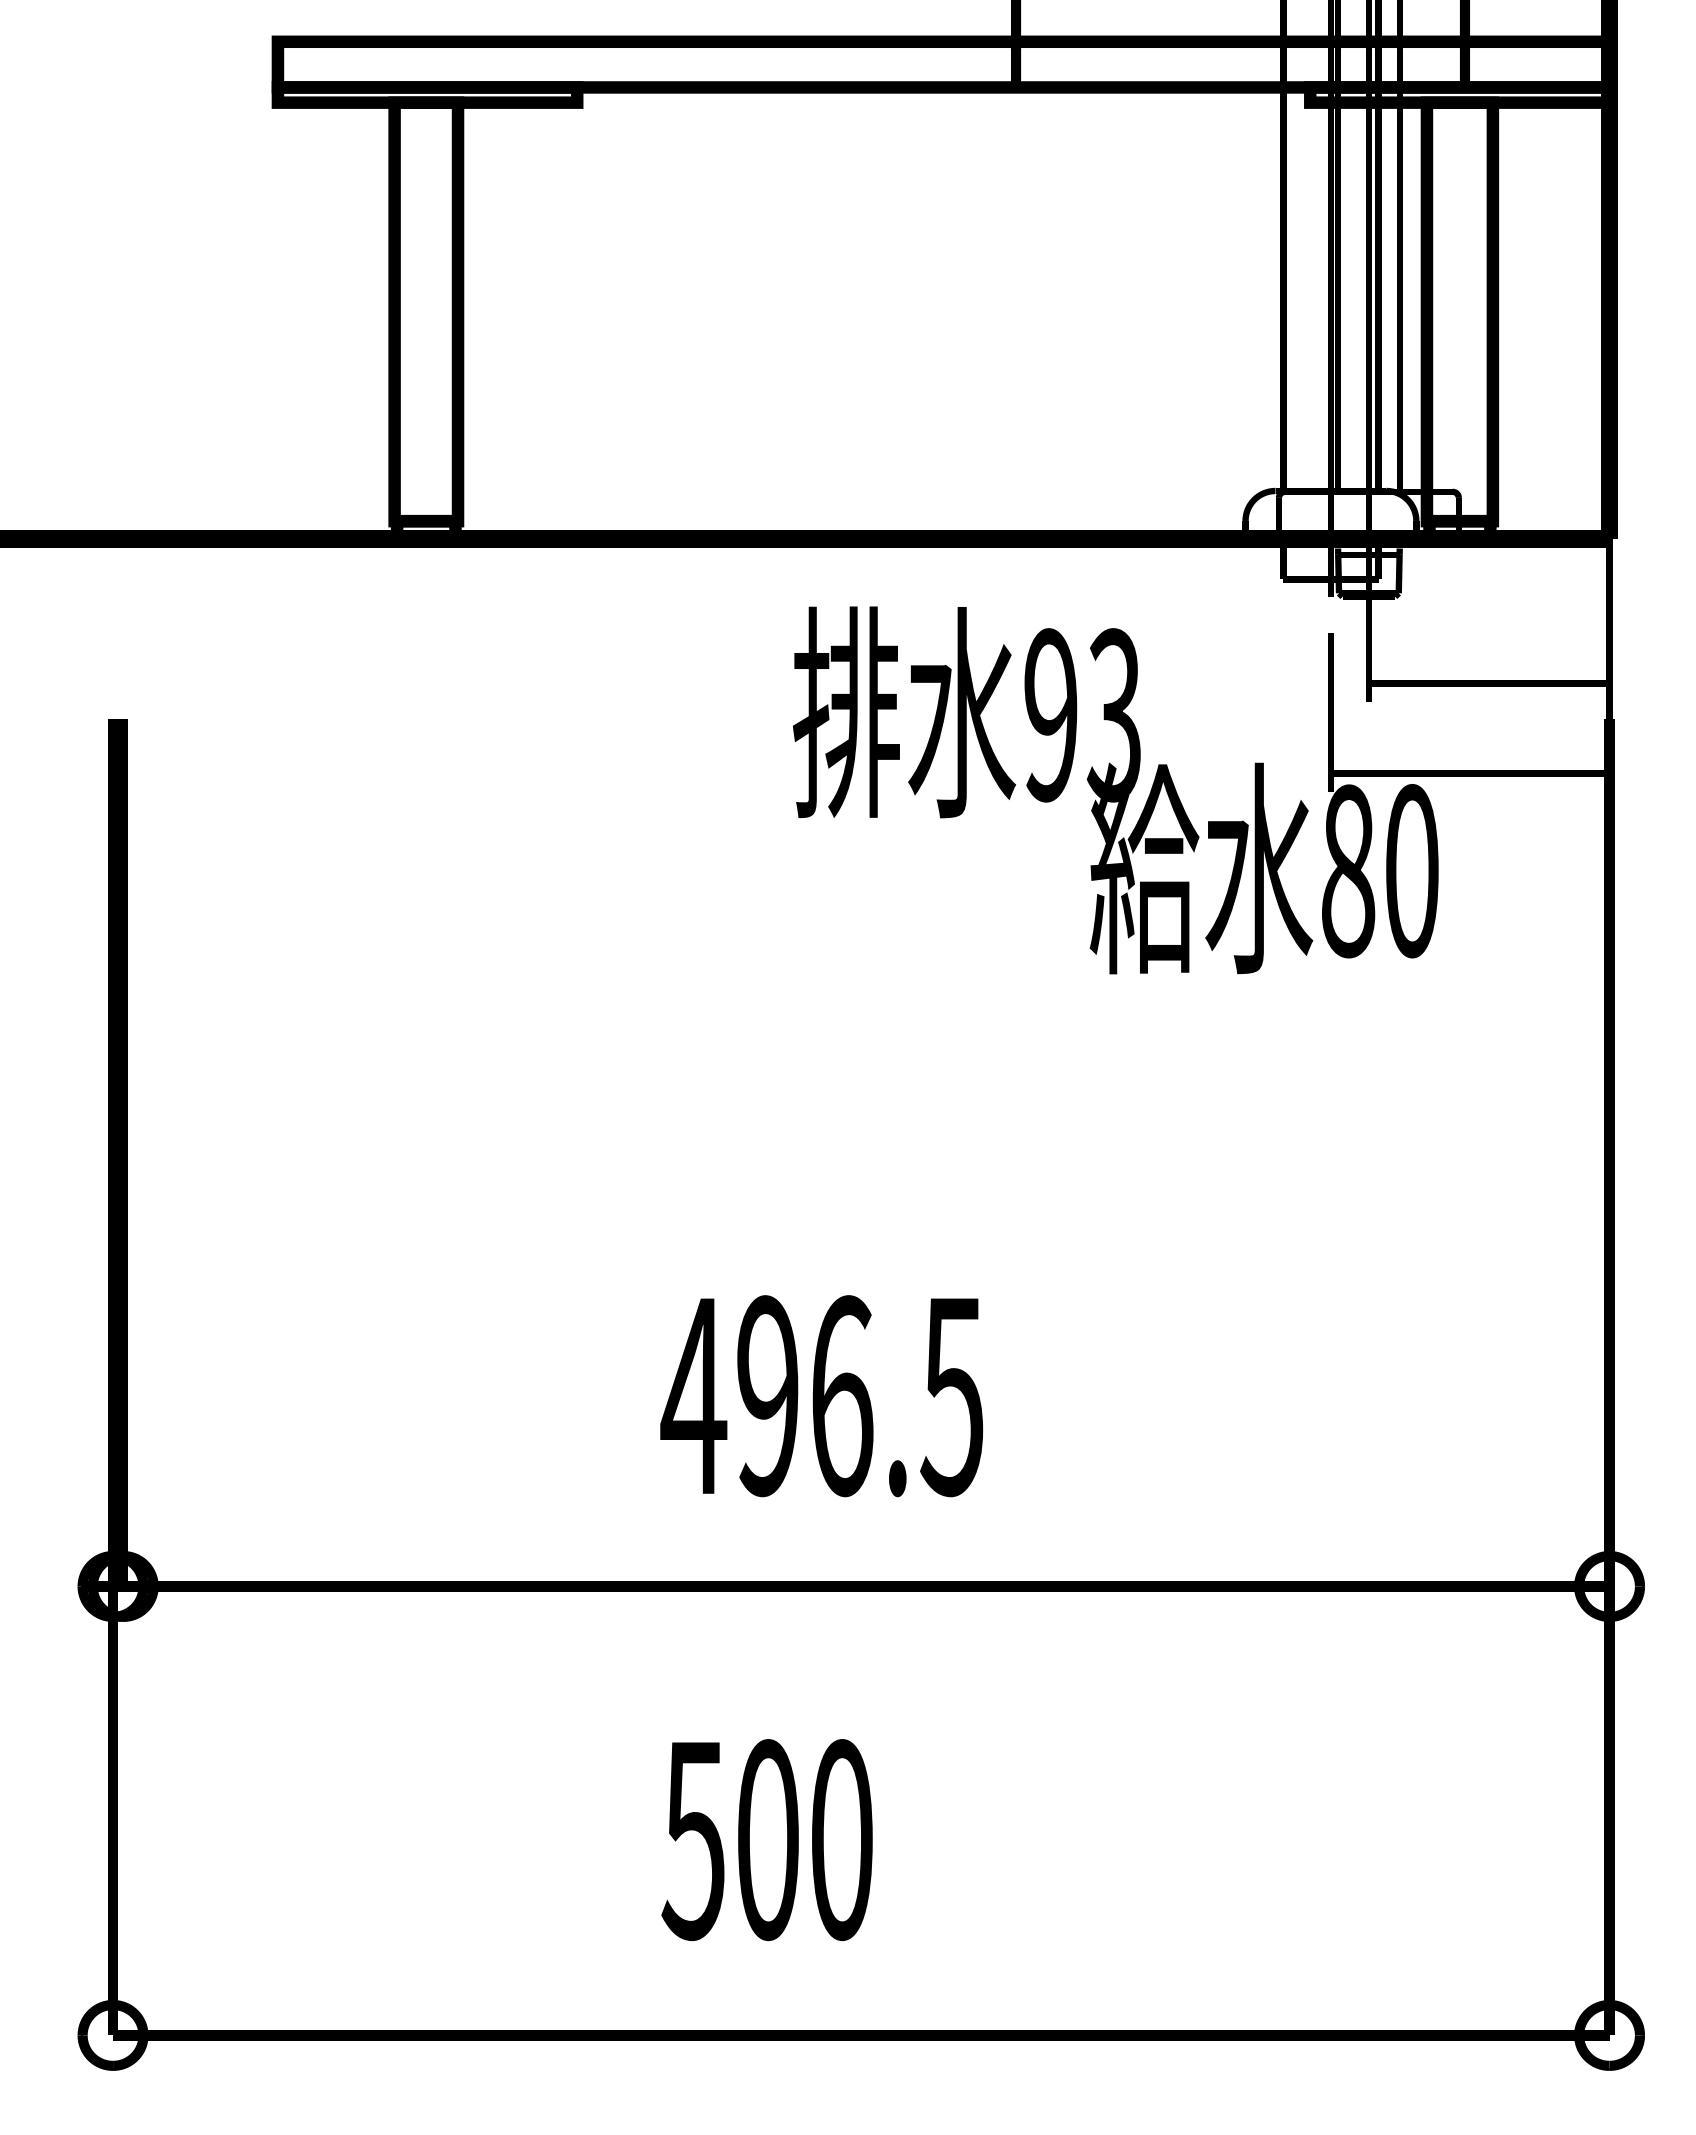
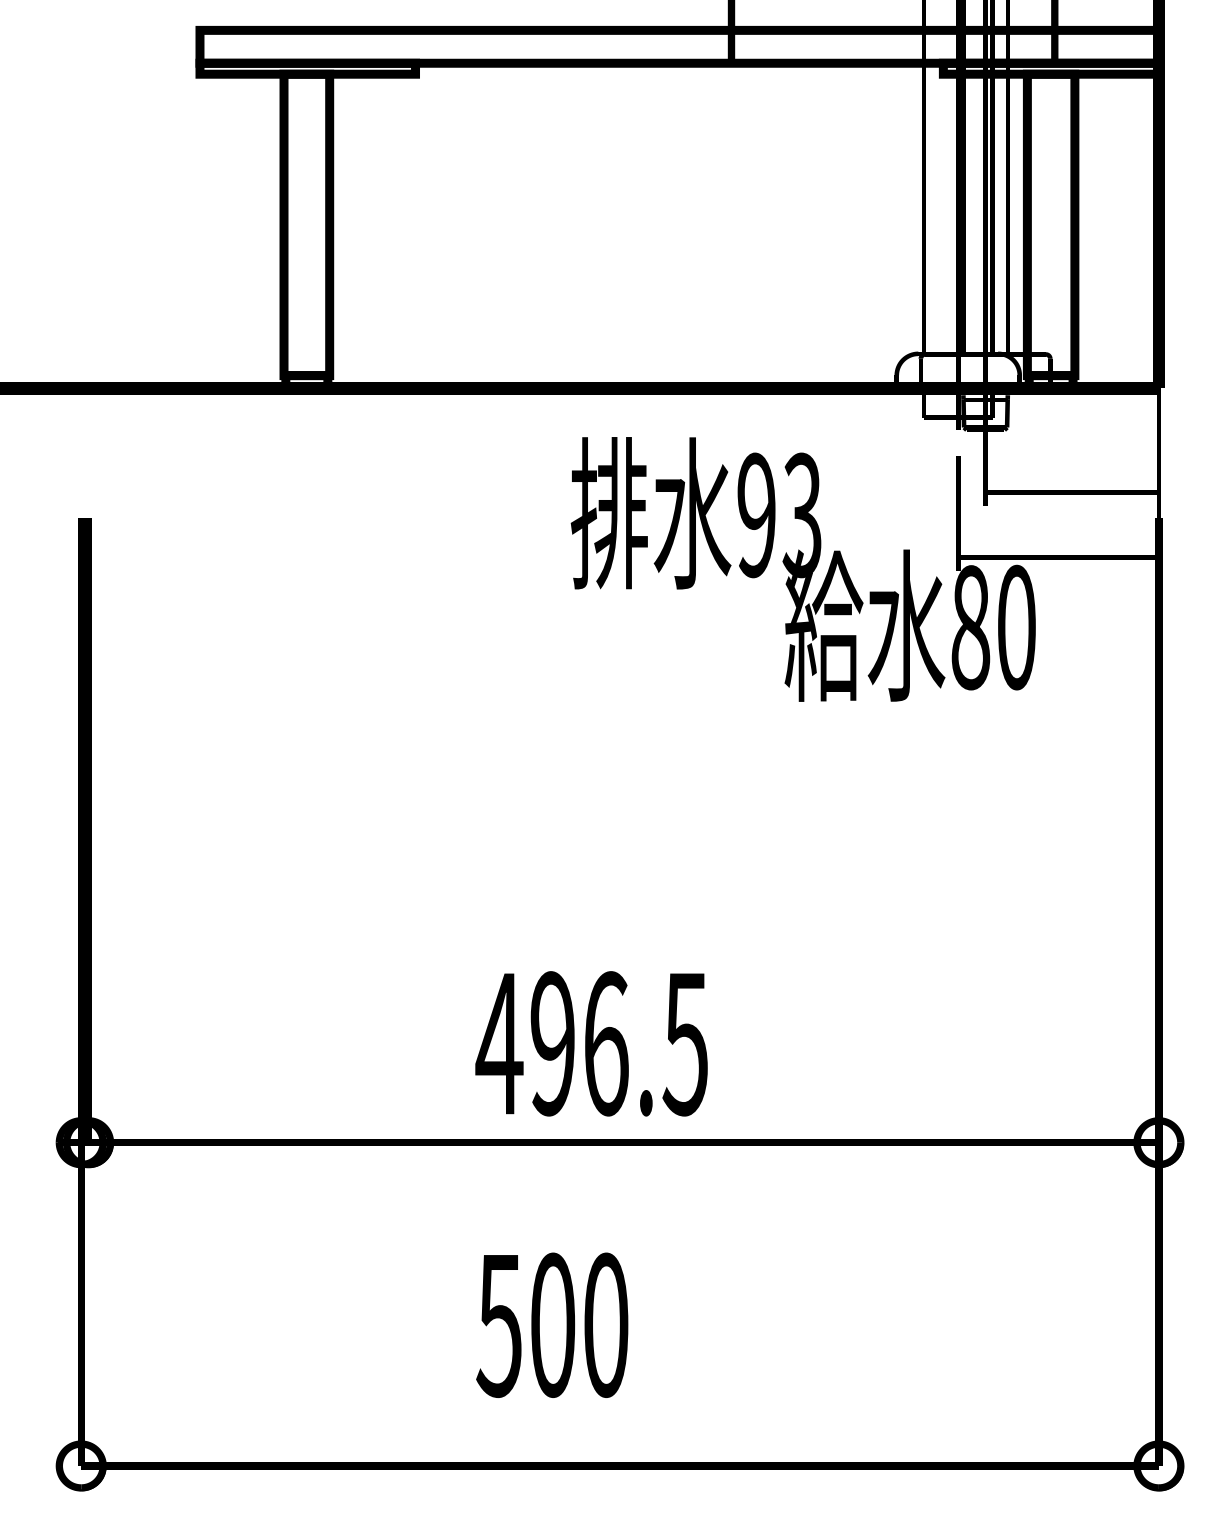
text: (821, 1396) -> (591, 1044), moved

